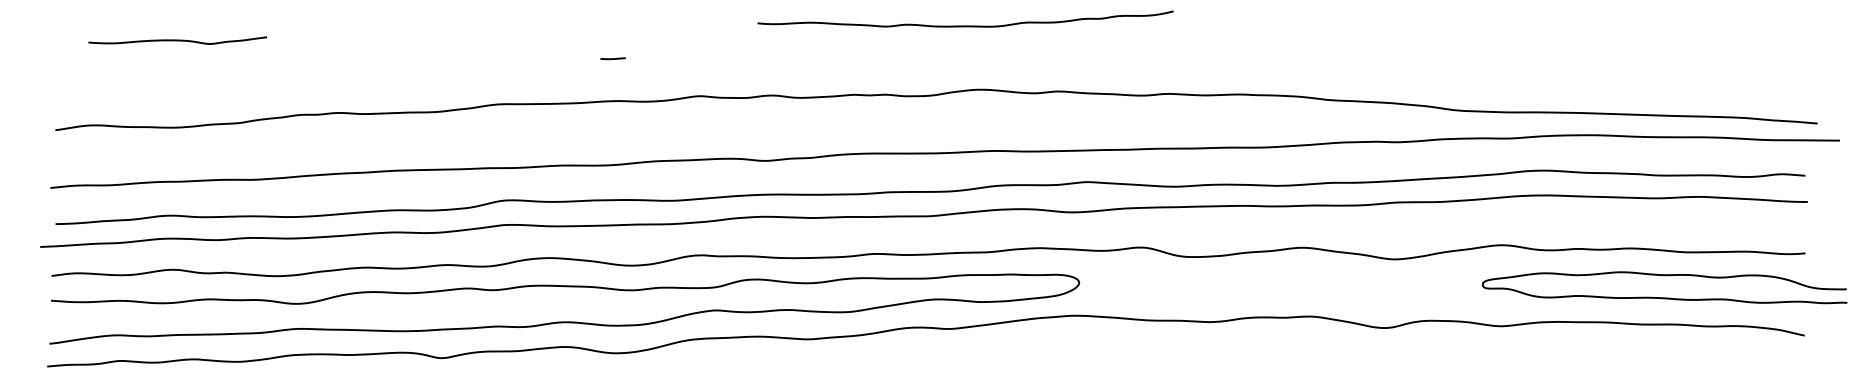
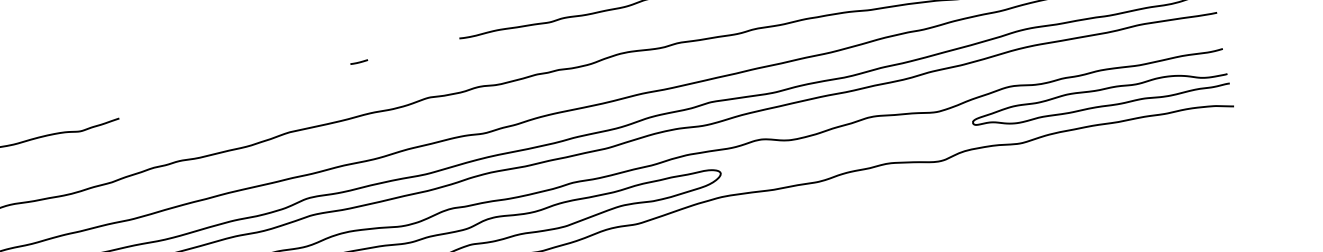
line: (612, 58) -> (358, 62), moved
curve: (1664, 297) -> (1101, 105), moved

